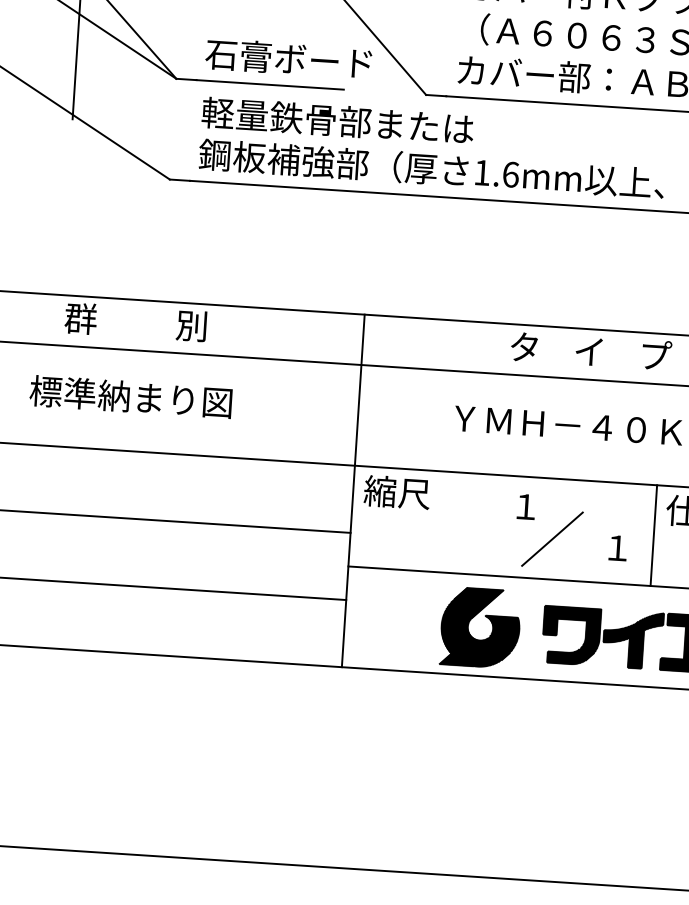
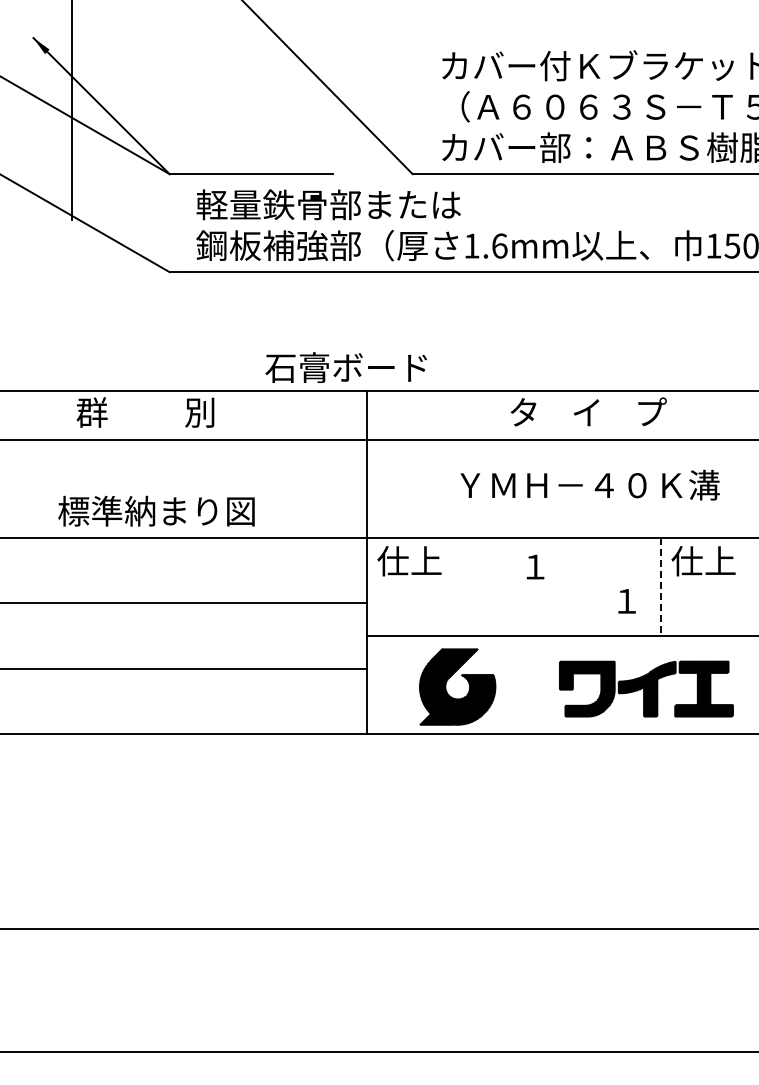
text: (288, 58) -> (345, 367), moved
text: (130, 396) -> (156, 510), moved
text: (397, 491) -> (409, 560), 縮尺 -> 仕上
line: (653, 536) -> (660, 587), solid -> dashed
line: (552, 538) -> (562, 596), removed
part: (485, 617) -> (461, 676), moved

